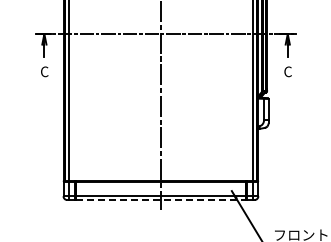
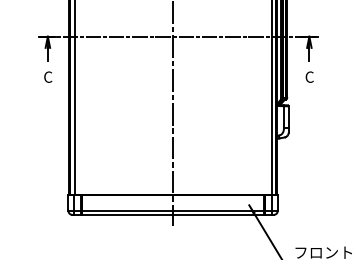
line: (160, 200) -> (172, 215), dashed -> solid

